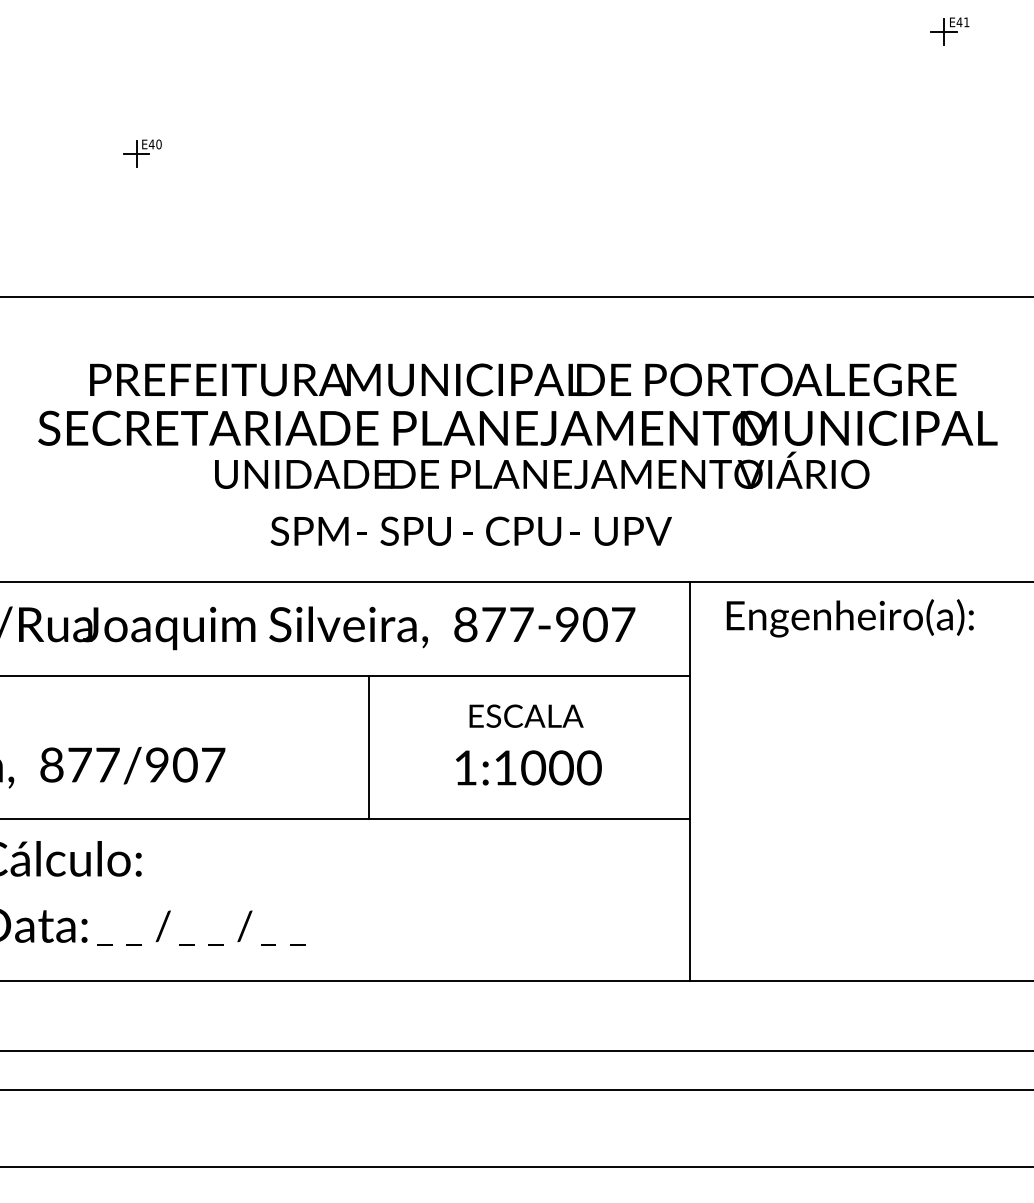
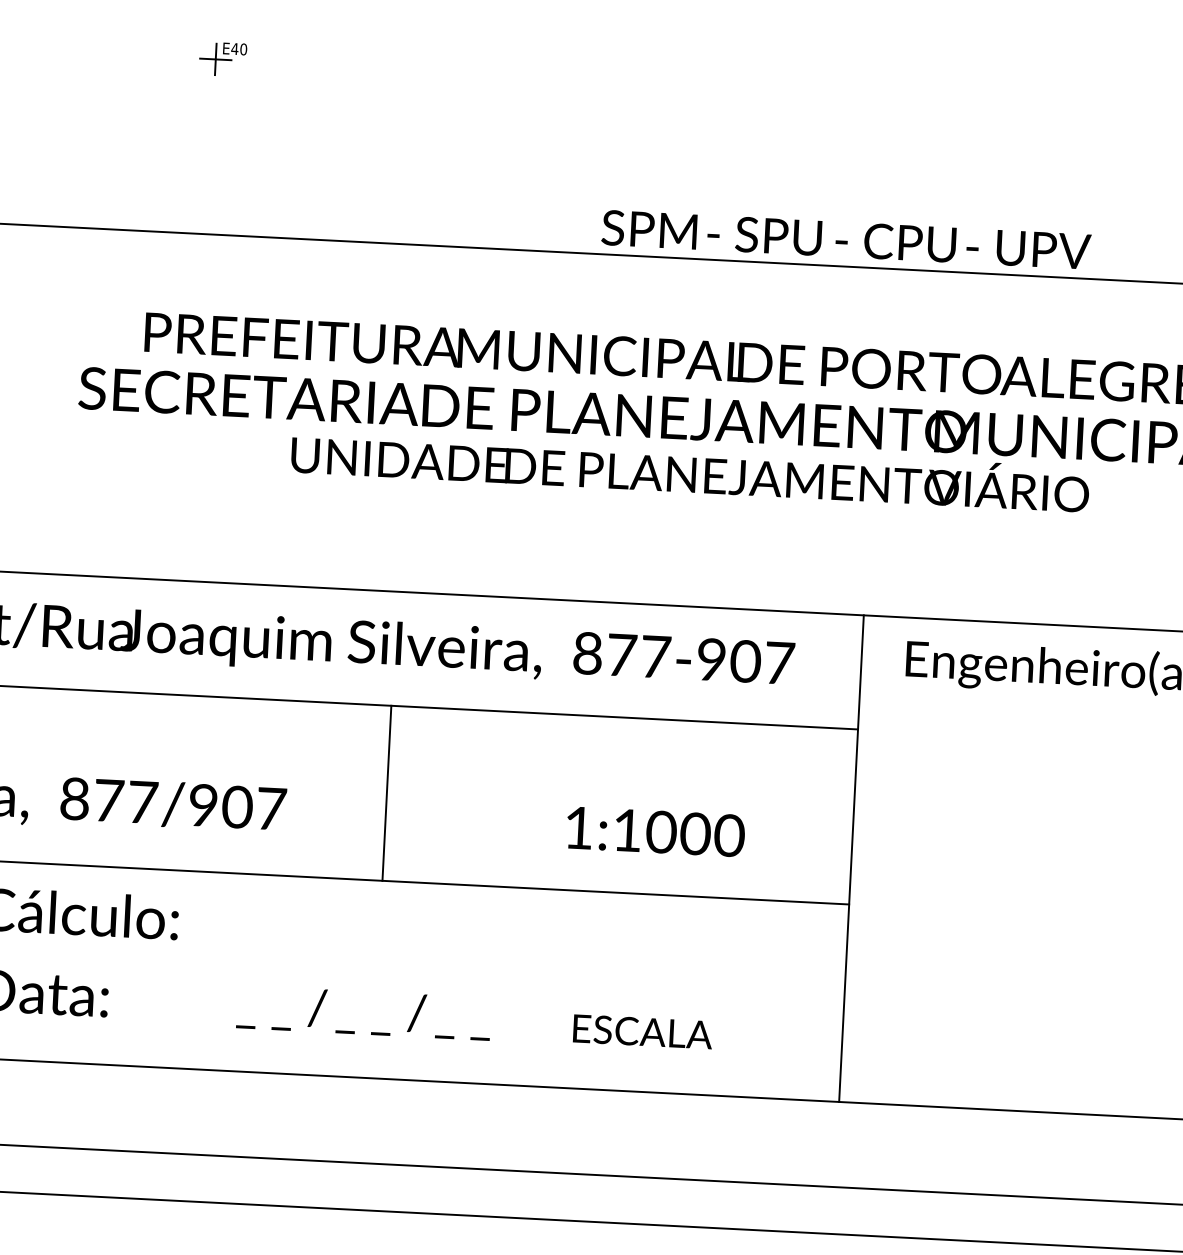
text: (470, 530) -> (845, 238), moved
text: (526, 715) -> (642, 1031), moved
line: (369, 747) -> (387, 793), moved
text: (201, 927) -> (364, 1012), moved

